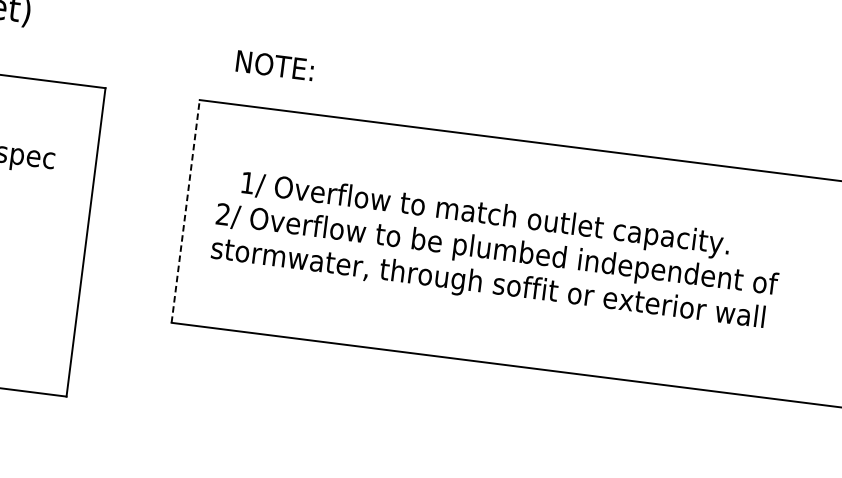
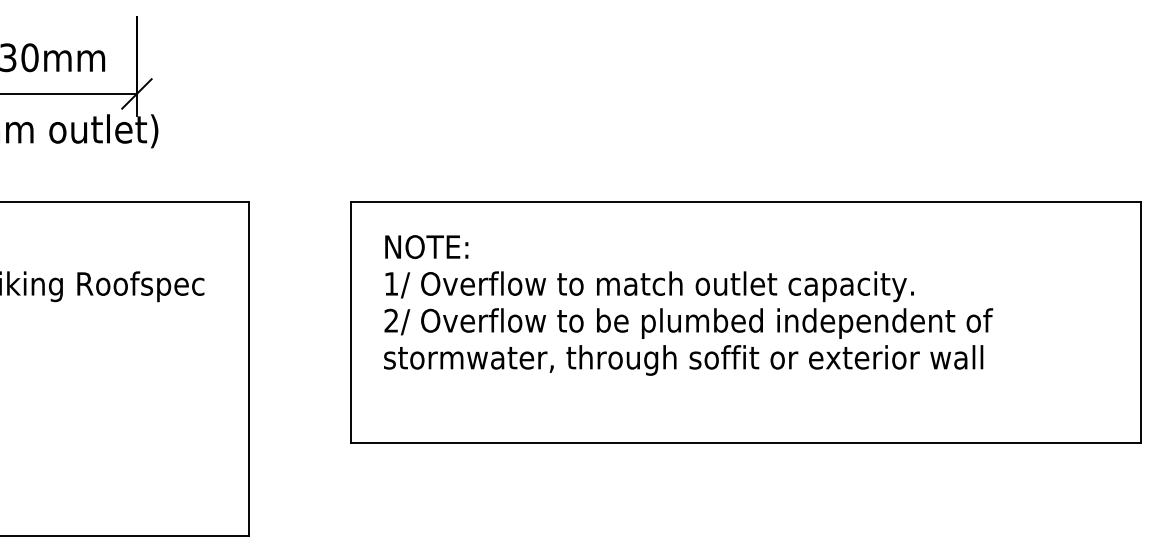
text: (274, 65) -> (426, 246), moved
line: (186, 211) -> (351, 322), dashed -> solid
text: (485, 215) -> (649, 286), moved

